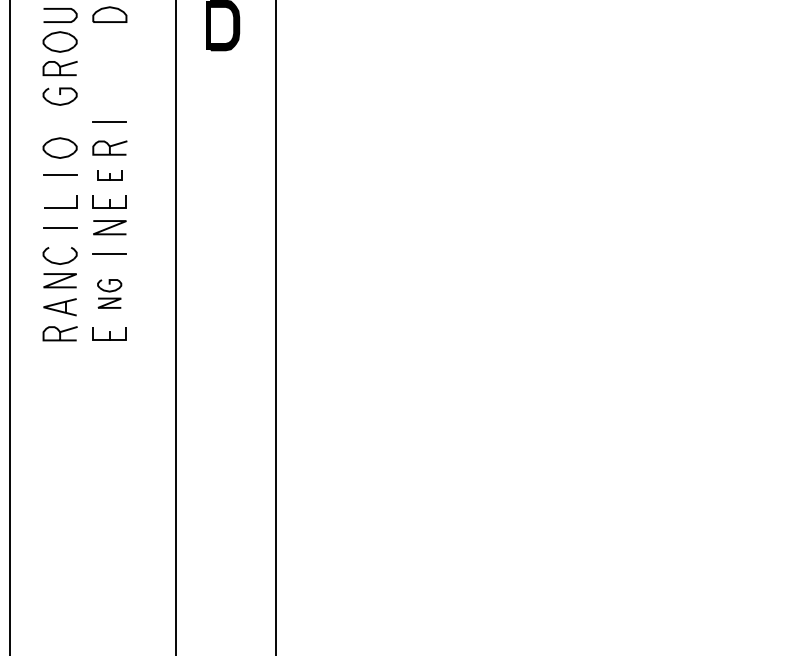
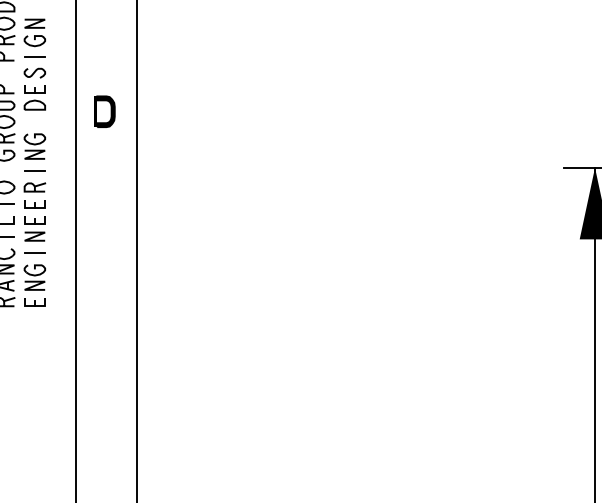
part: (109, 81) -> (34, 146), added
part: (109, 175) -> (34, 204), size x1.43
part: (109, 293) -> (34, 277), size x1.43

